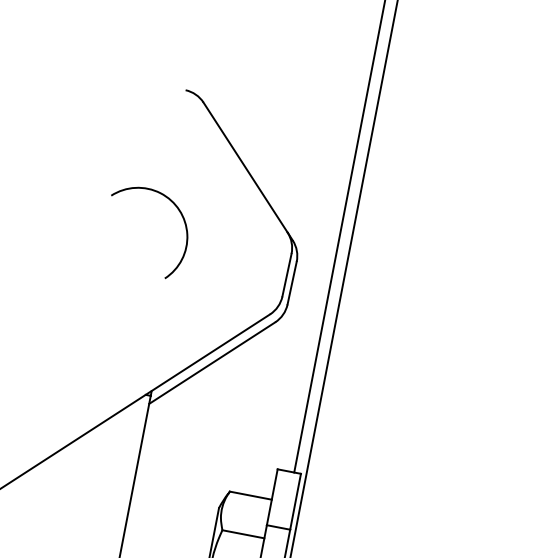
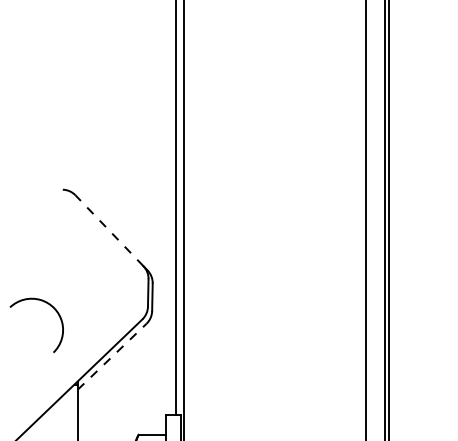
line: (245, 167) -> (109, 230), solid -> dashed
arc: (174, 206) -> (50, 306), moved
line: (212, 362) -> (112, 356), solid -> dashed

